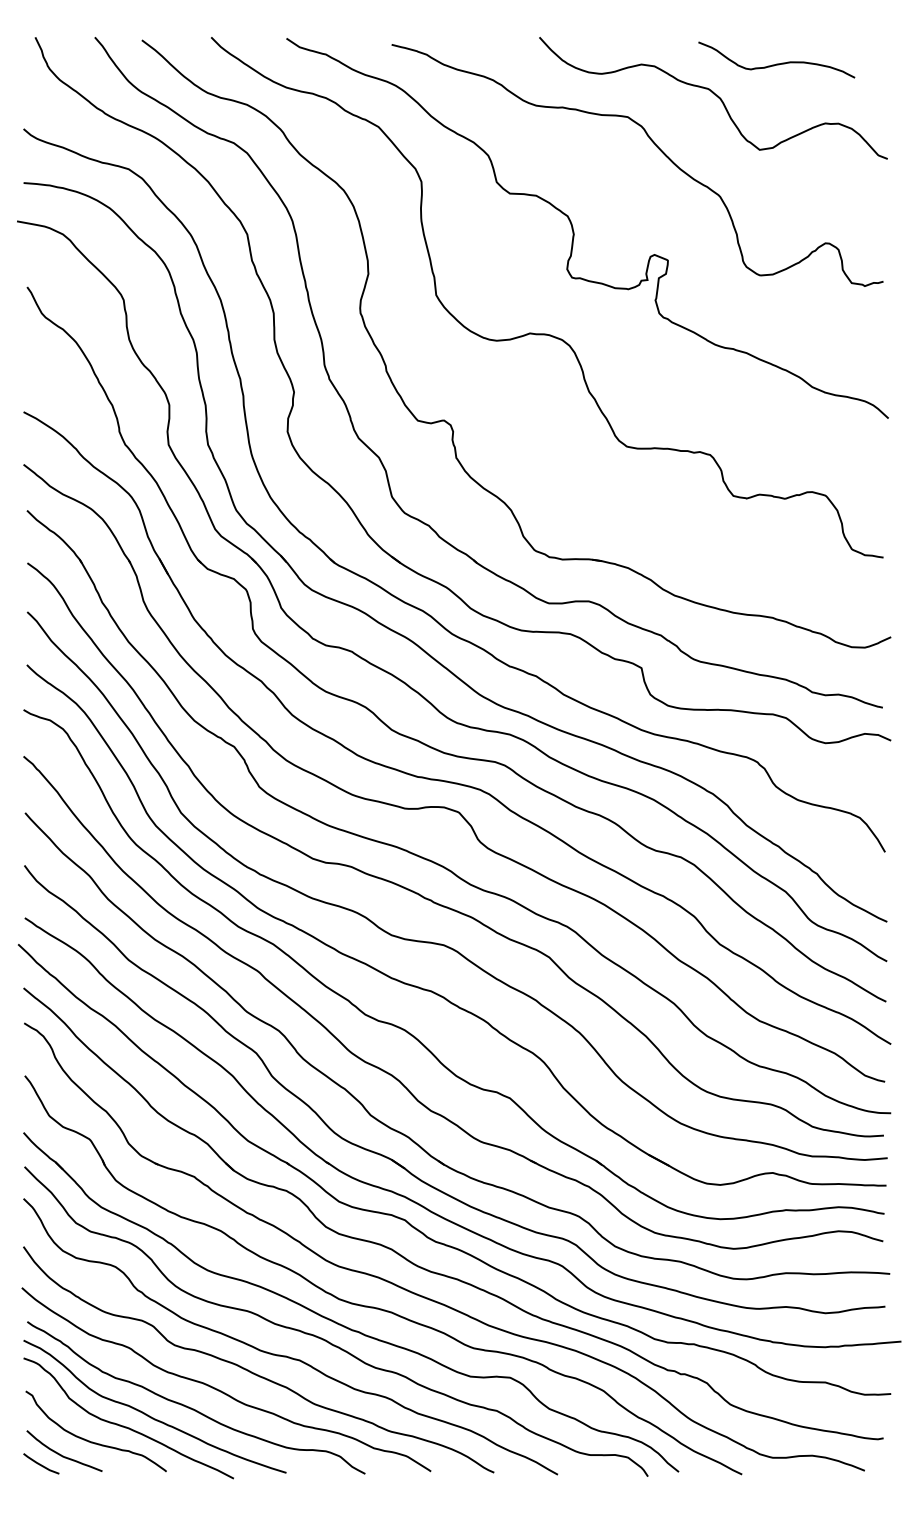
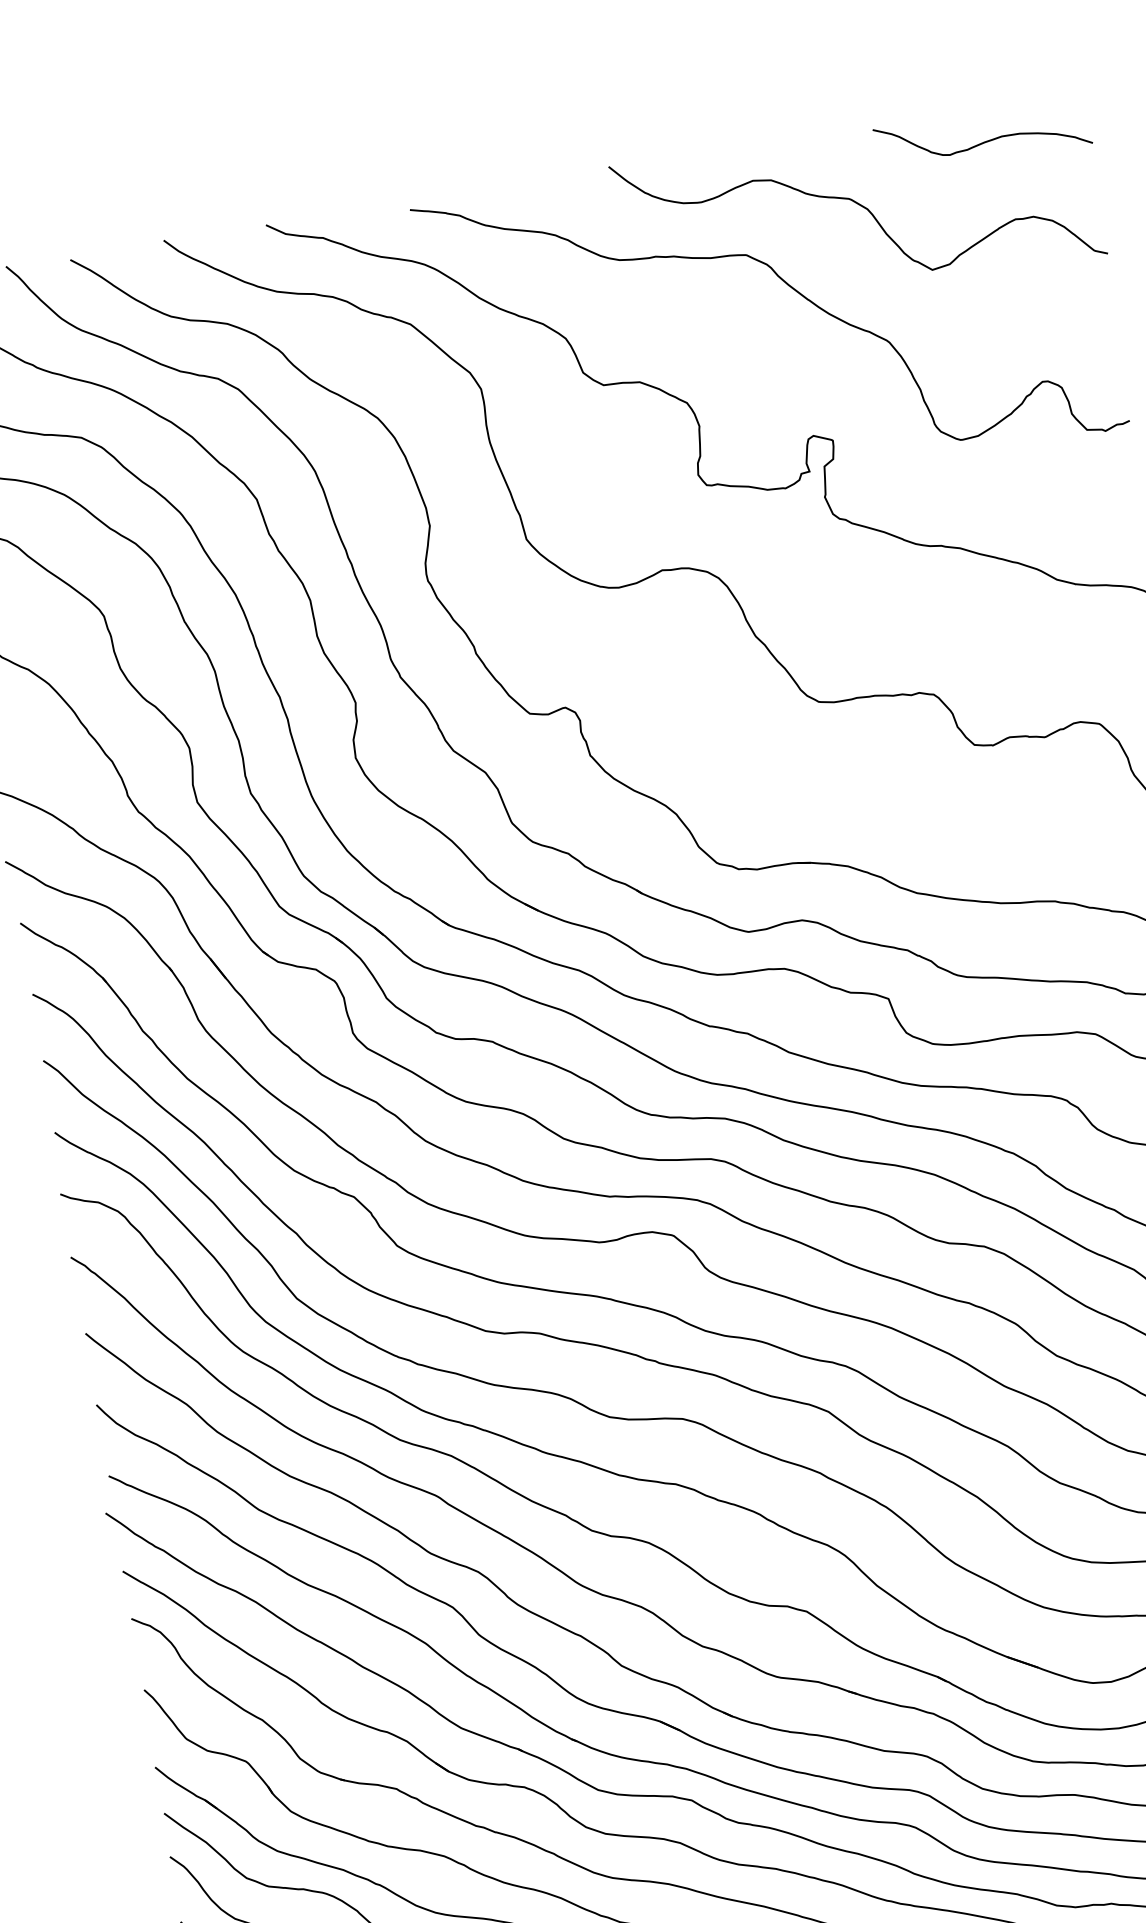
curve: (776, 63) -> (983, 141), moved

